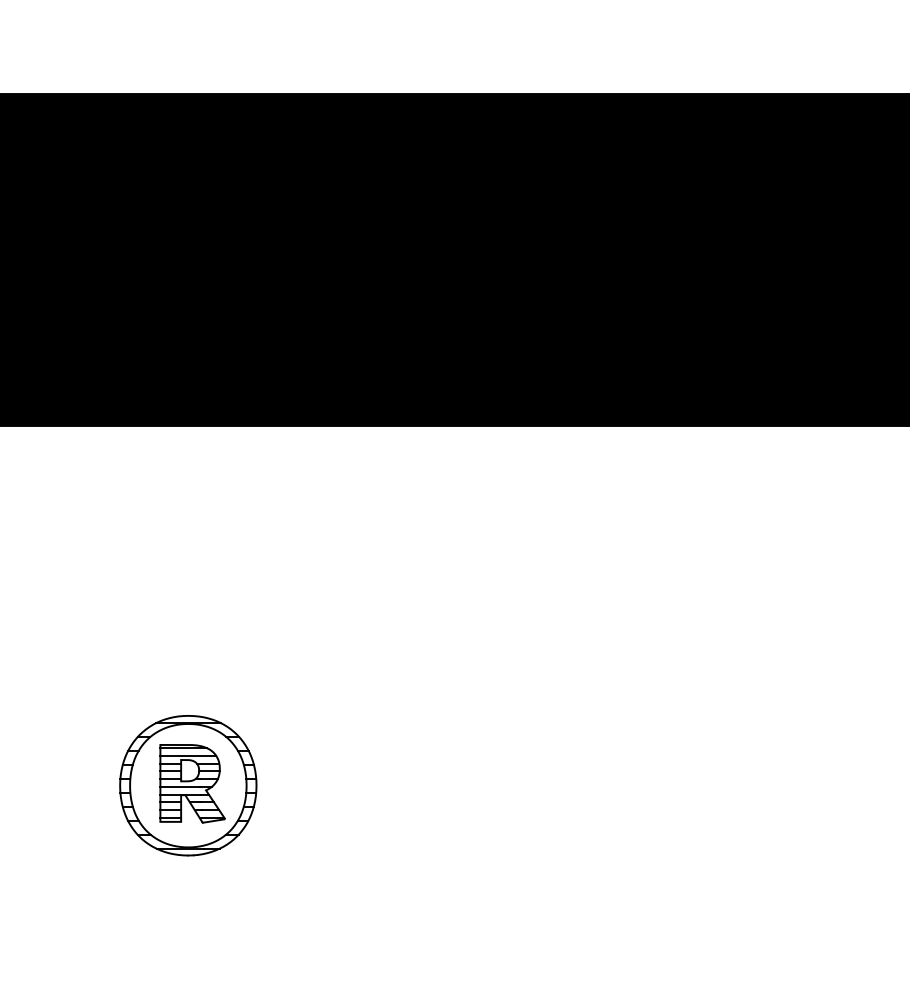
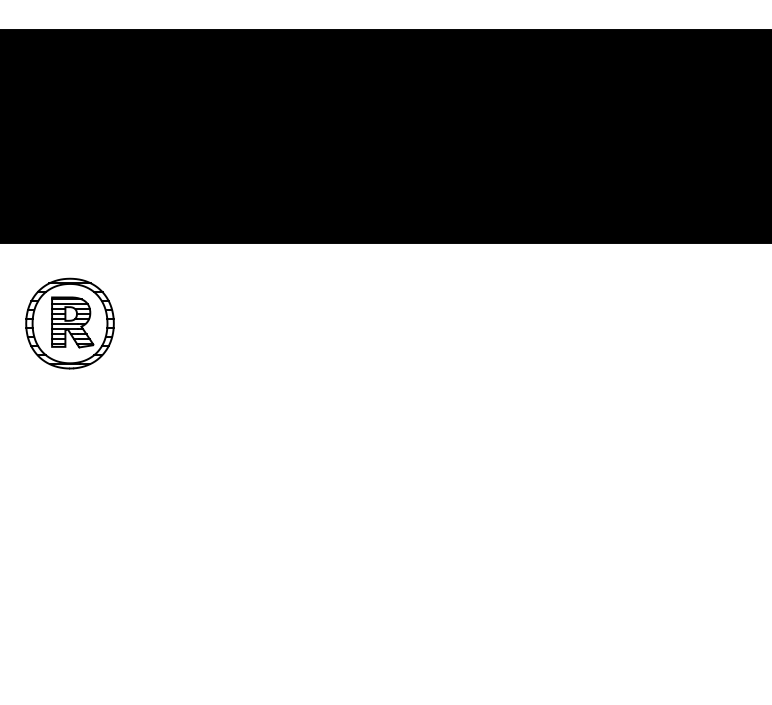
part: (187, 785) -> (69, 323), moved

